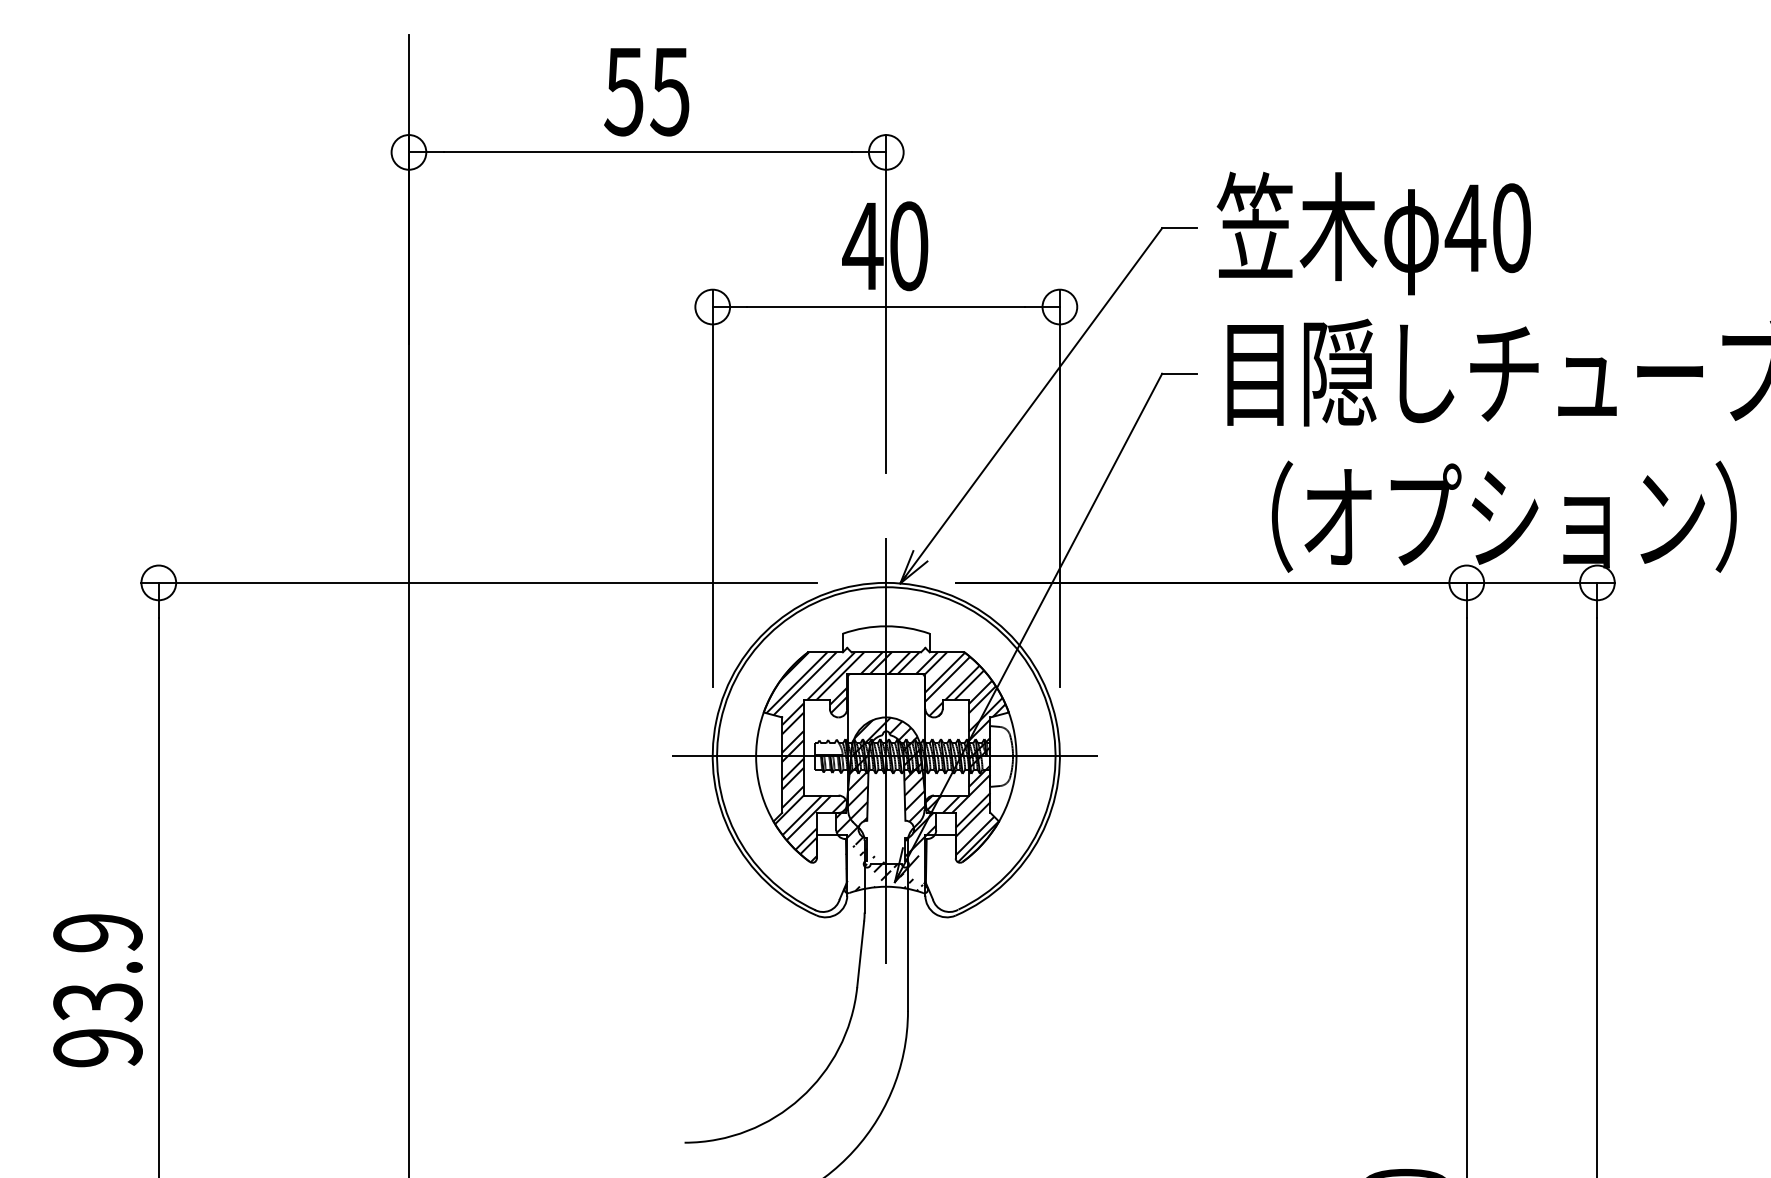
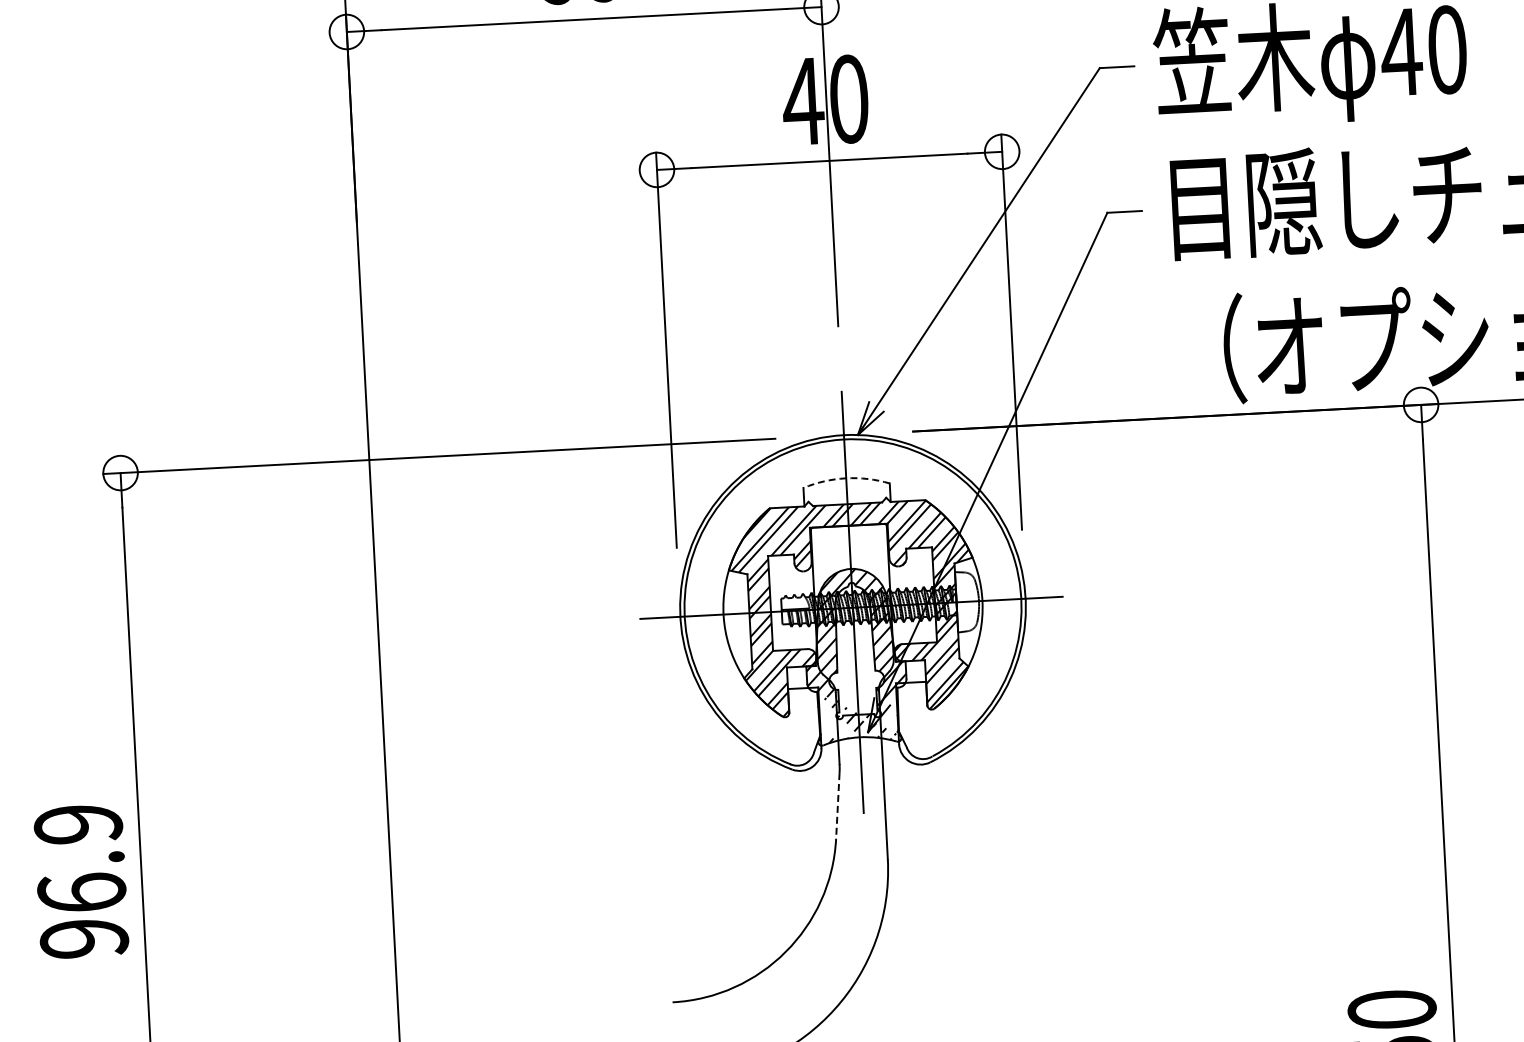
arc: (886, 626) -> (846, 478), solid -> dashed
line: (860, 954) -> (837, 806), solid -> dashed
text: (97, 1002) -> (81, 893), 93.9 -> 96.9

